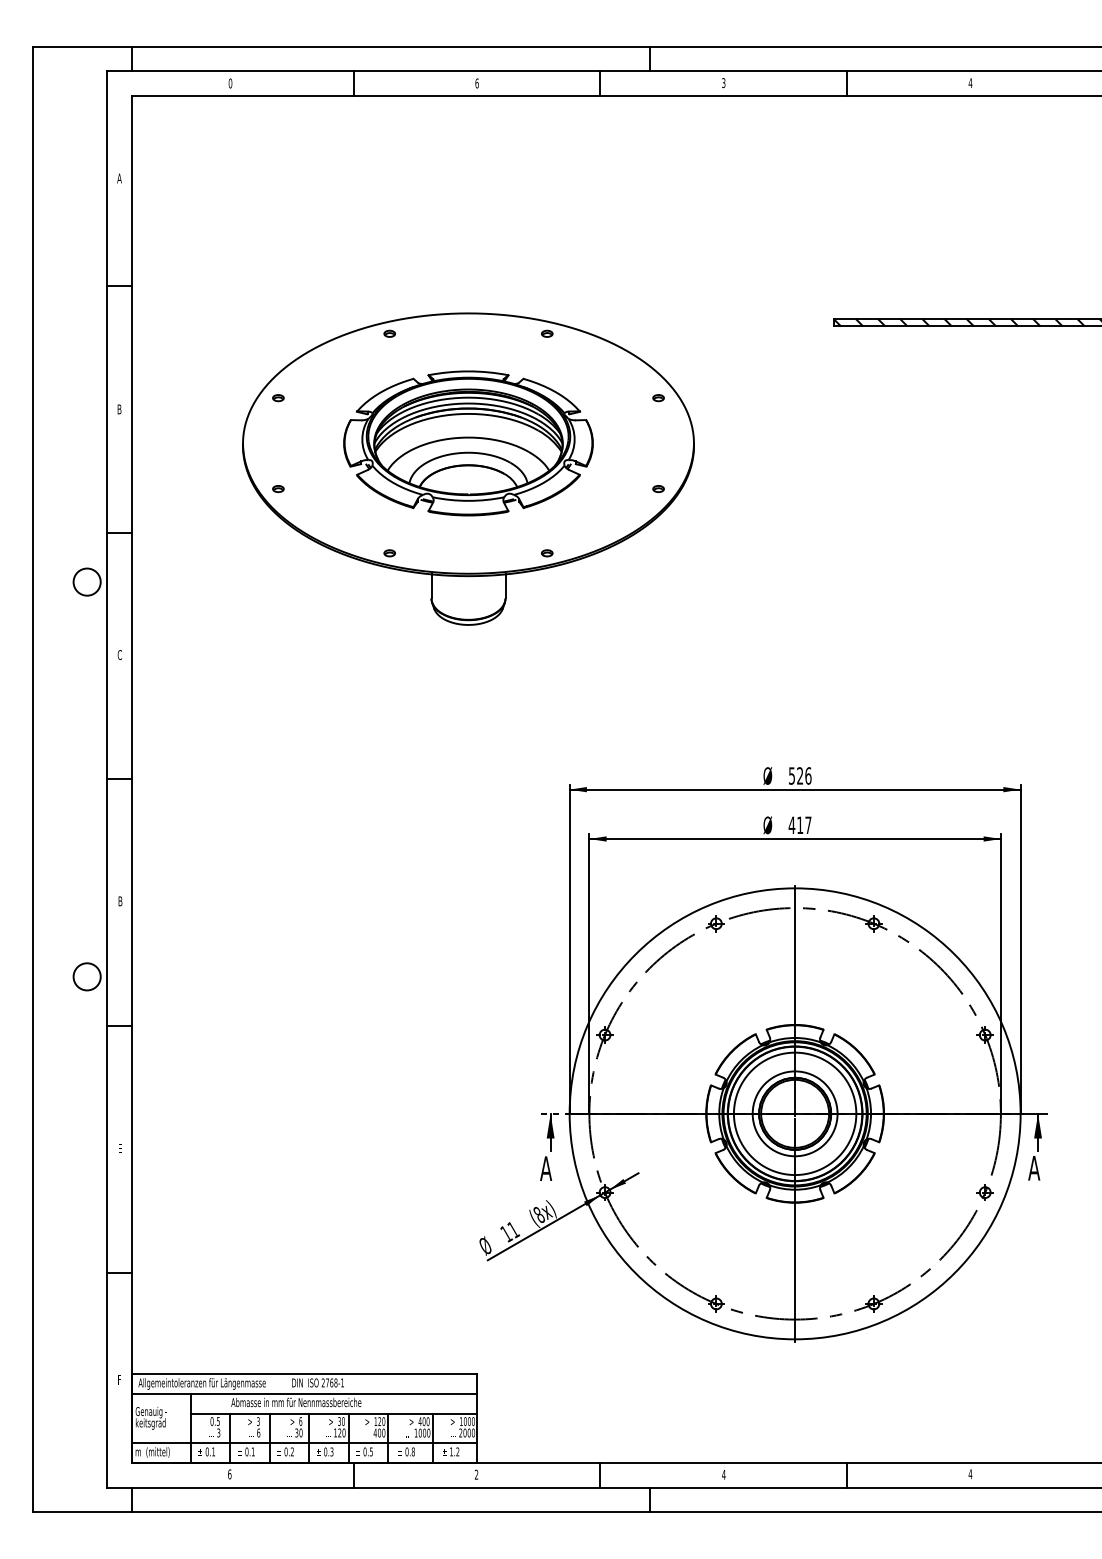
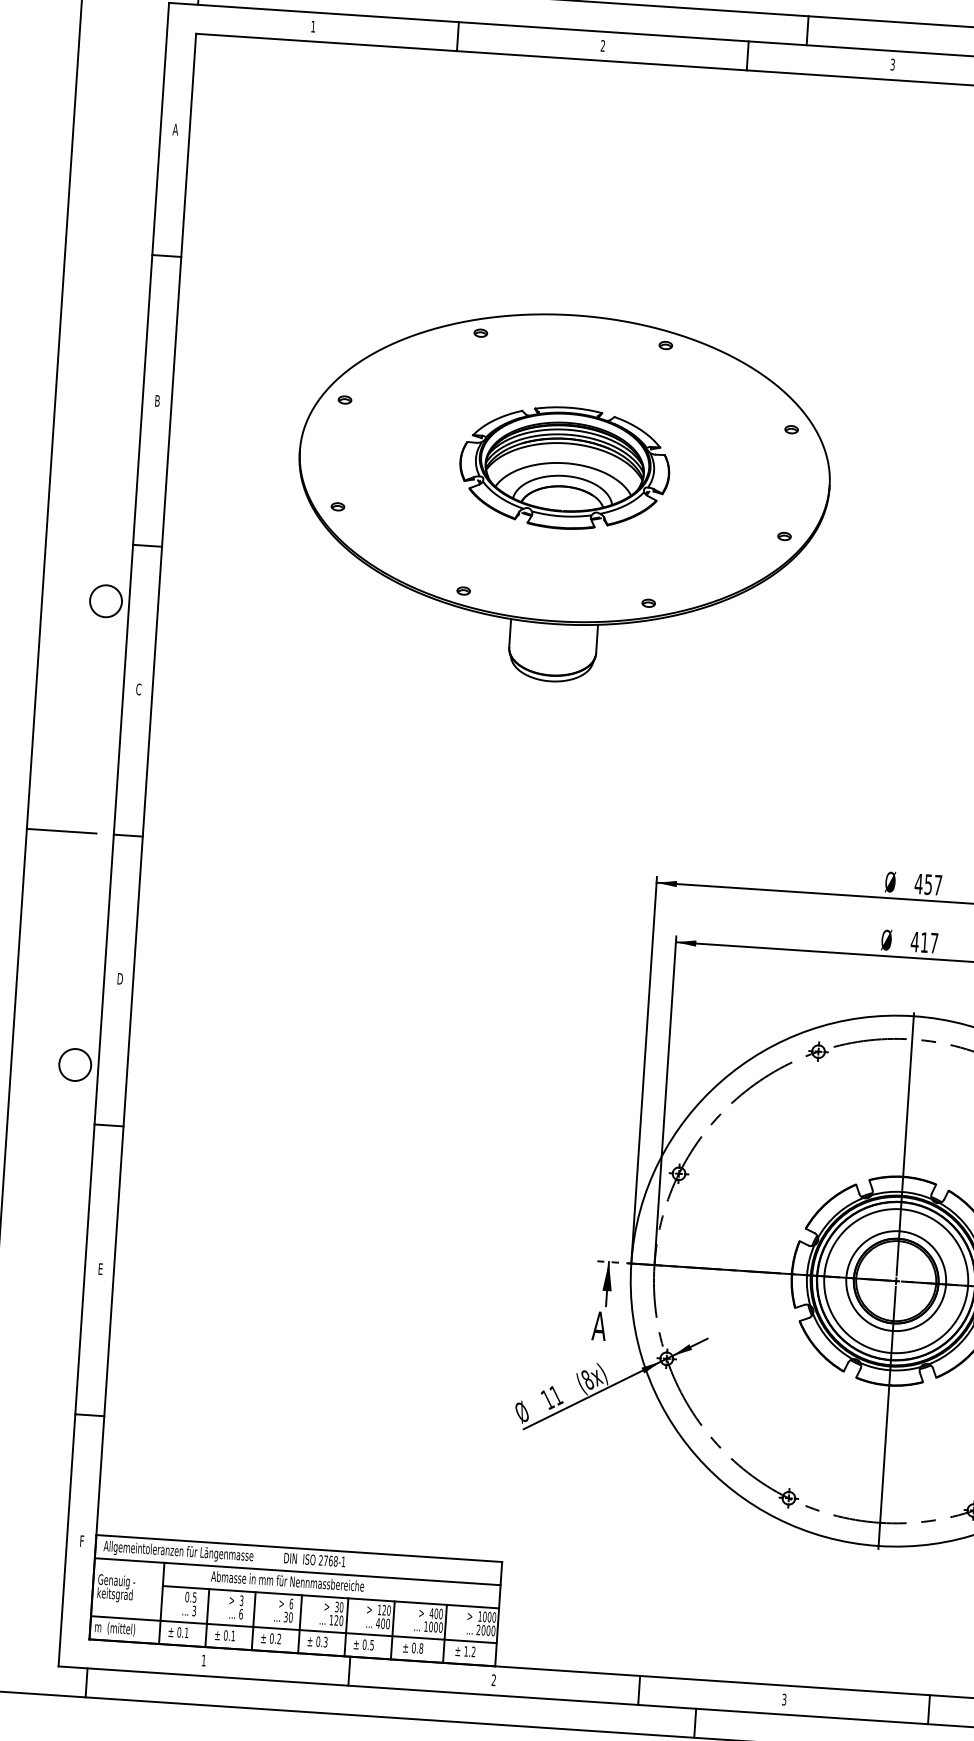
text: (230, 83) -> (313, 26), 0 -> 1
text: (476, 83) -> (602, 45), 6 -> 2
part: (468, 443) -> (564, 468), size x0.71
text: (799, 775) -> (927, 884), 526 -> 457
line: (62, 779) -> (61, 831), added
text: (120, 900) -> (120, 977), B -> D
text: (229, 1474) -> (203, 1660), 6 -> 1
text: (723, 1474) -> (783, 1699), 4 -> 3

